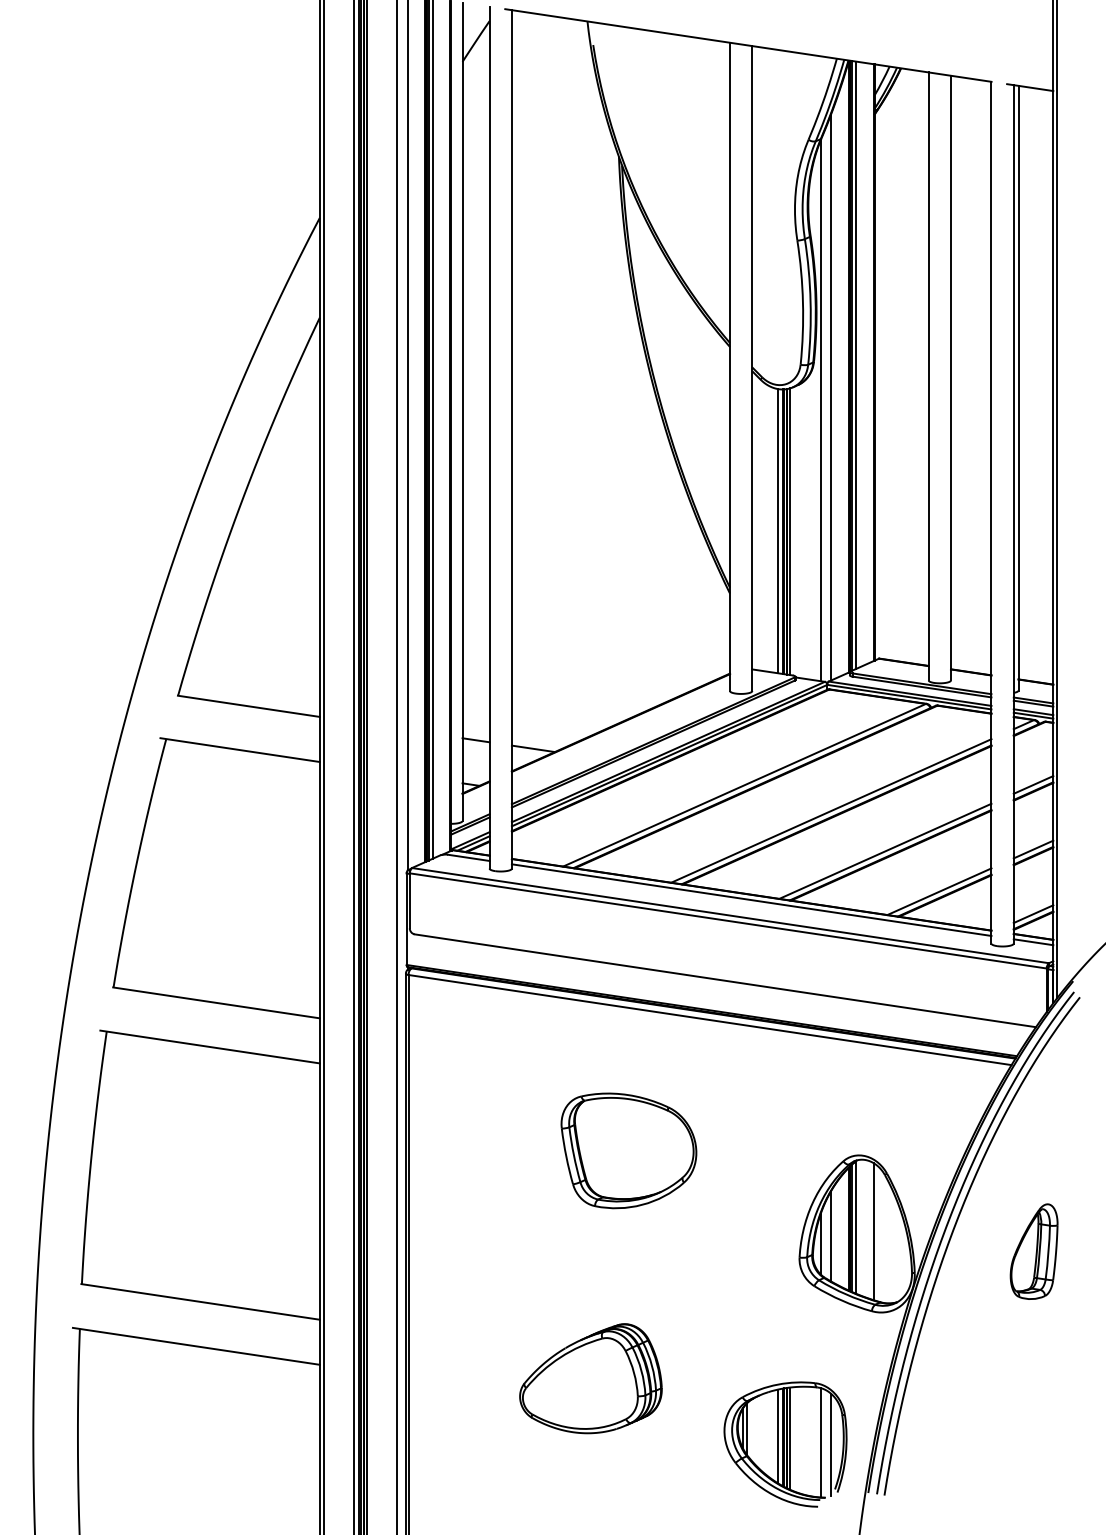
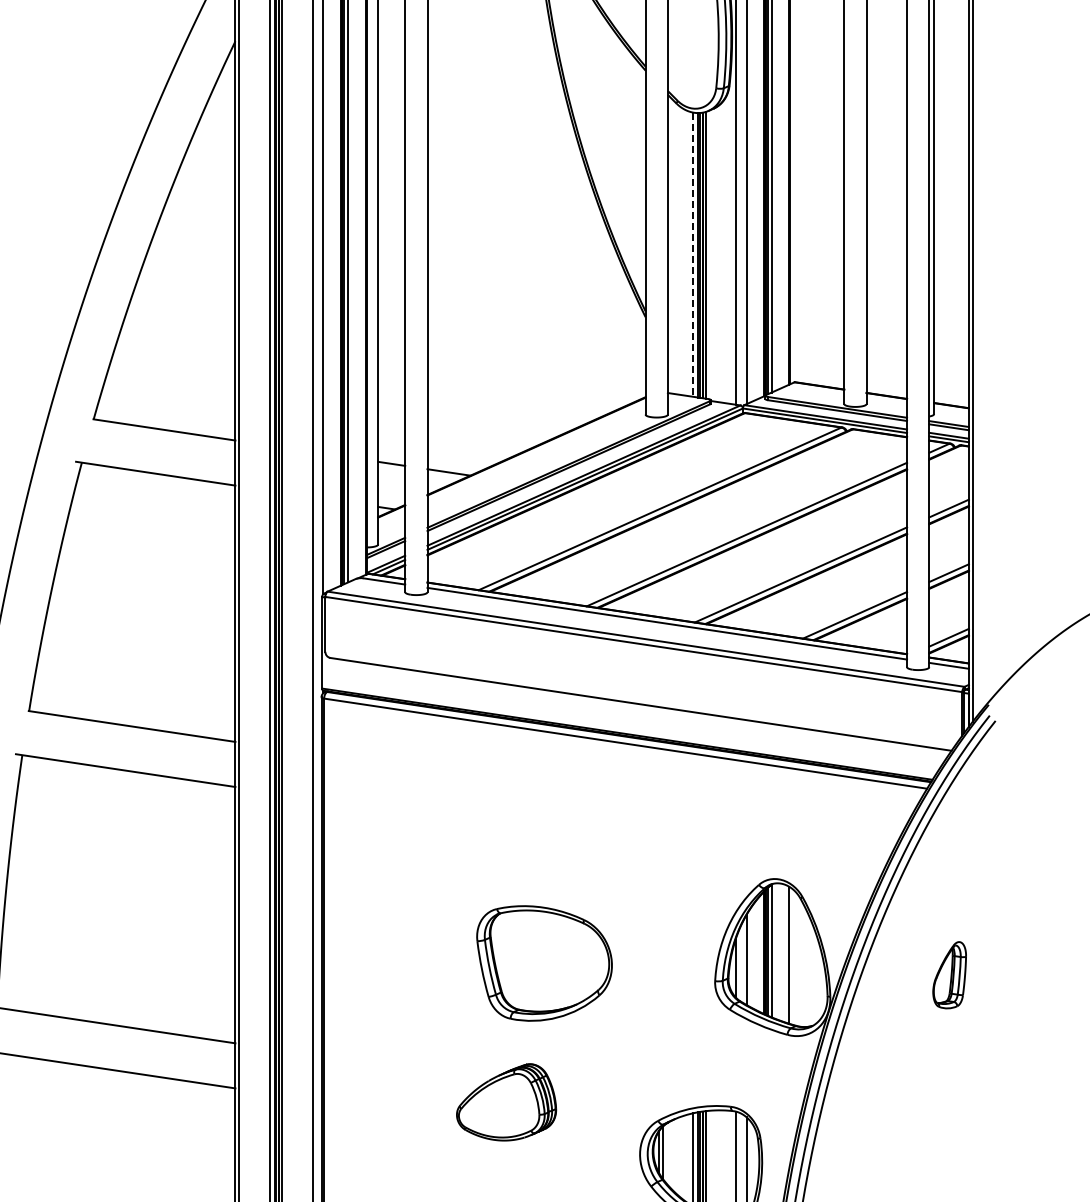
line: (777, 531) -> (693, 255), solid -> dashed
part: (628, 1150) -> (544, 963), moved
part: (1033, 1251) -> (949, 975), size x0.7
part: (590, 1378) -> (506, 1102), size x0.7

